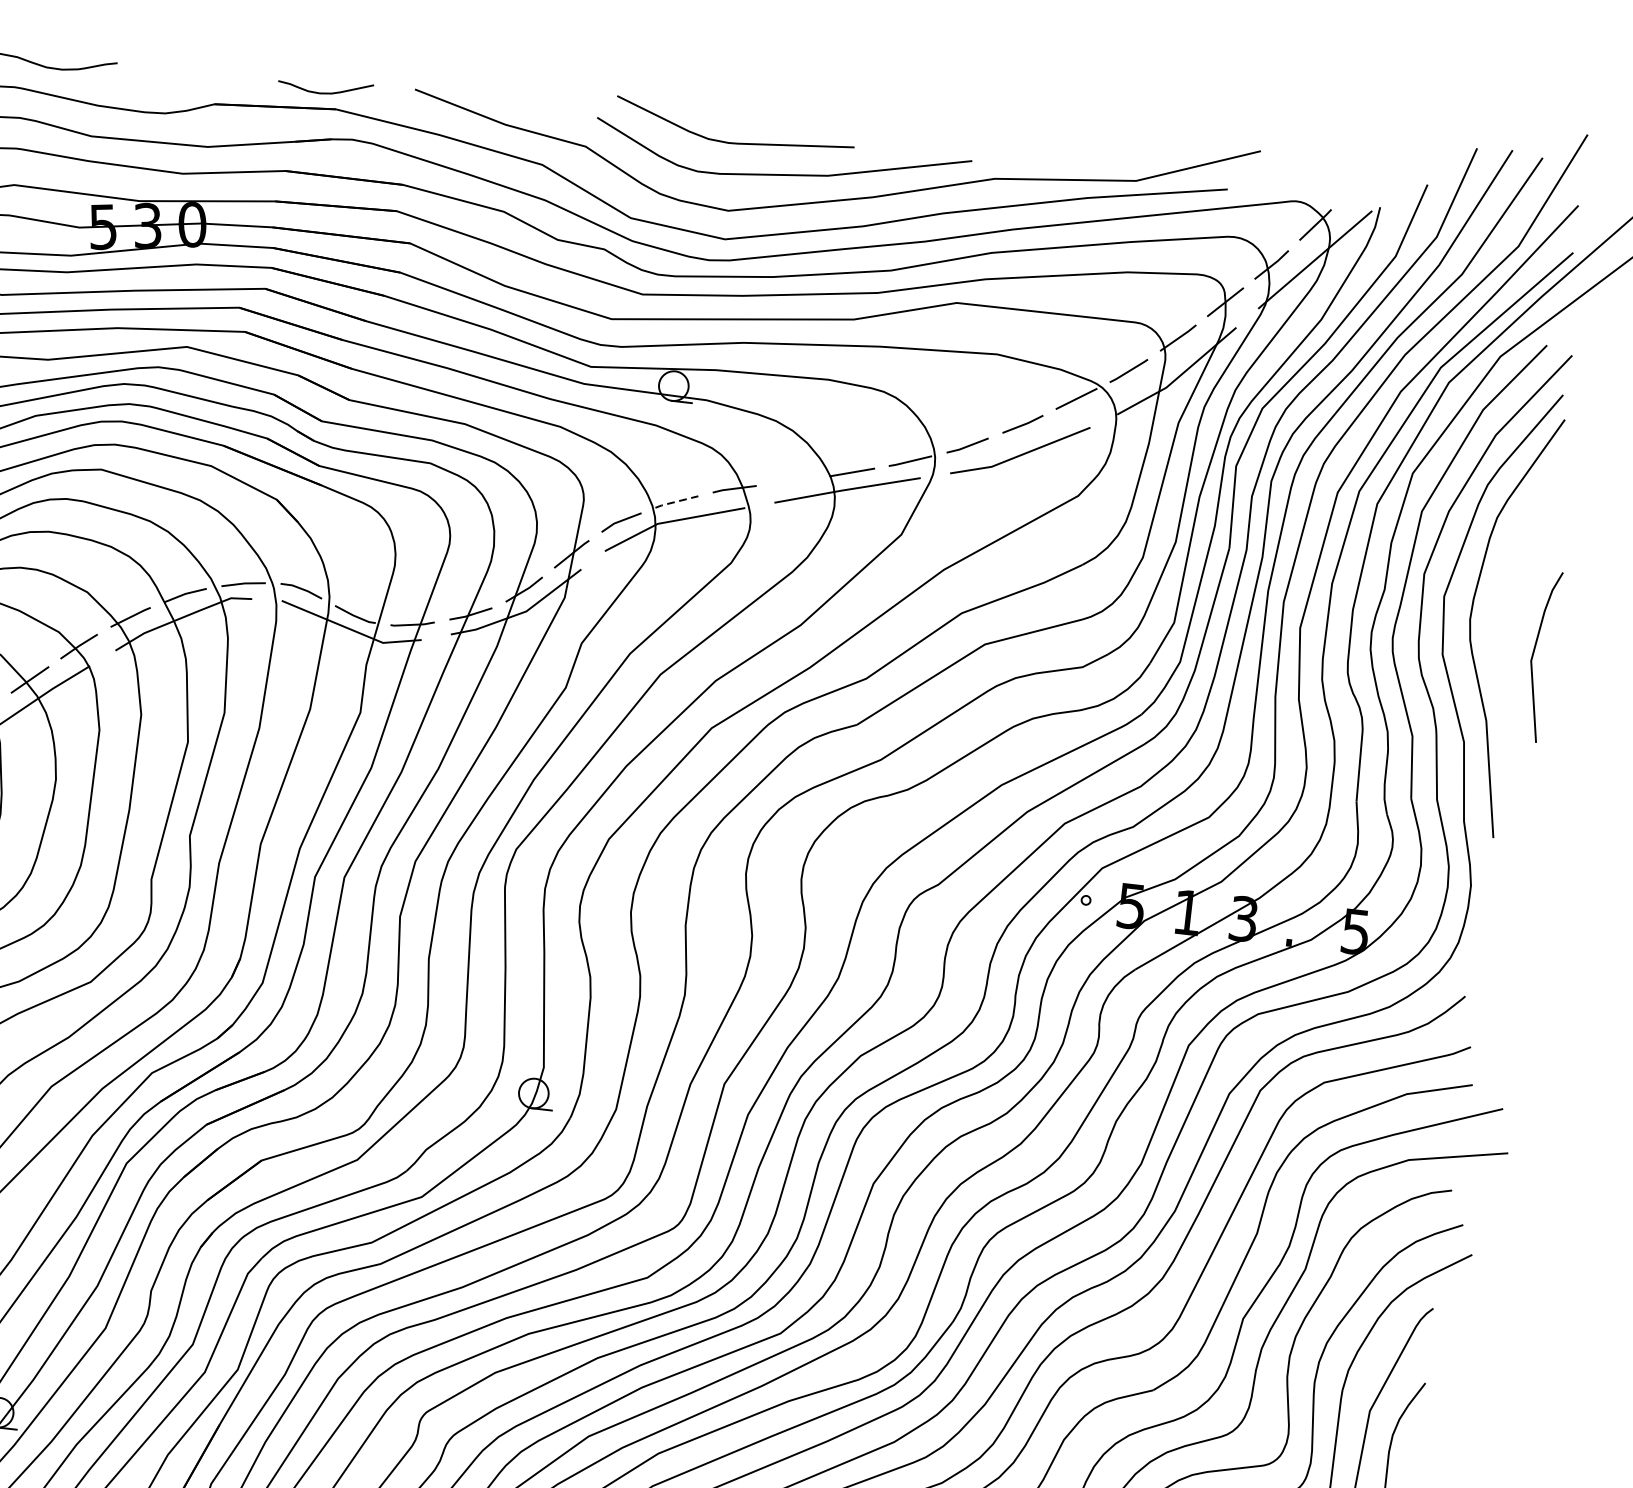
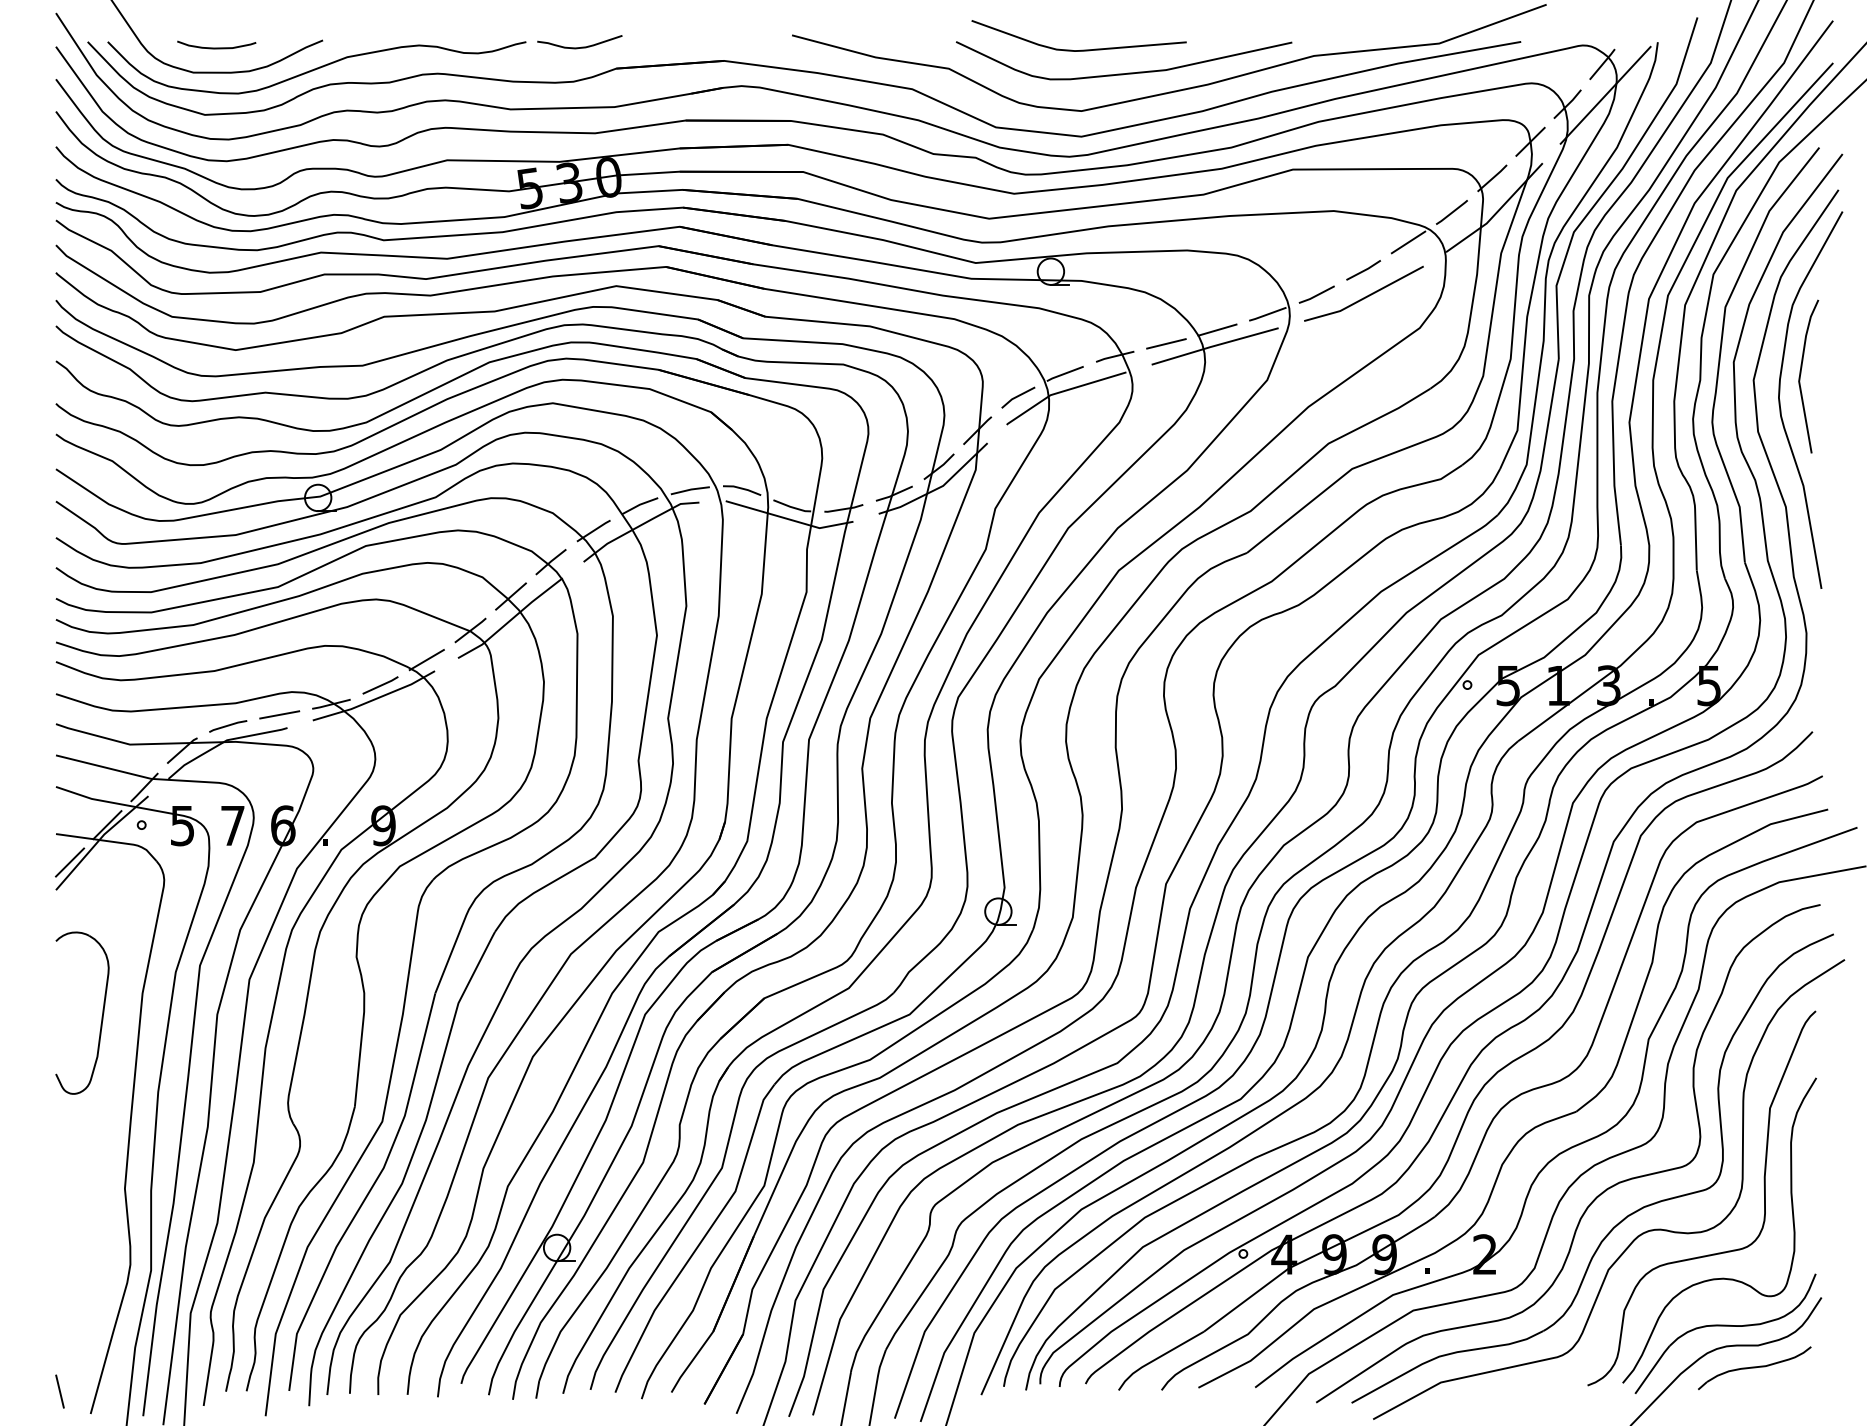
curve: (327, 92) -> (581, 46), moved
line: (793, 480) -> (1166, 343), added
line: (677, 501) -> (1065, 373), dashed -> solid
line: (1534, 653) -> (1801, 374), moved

